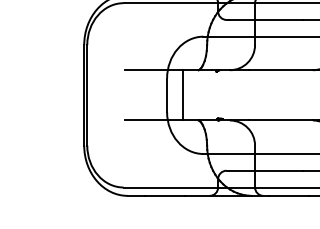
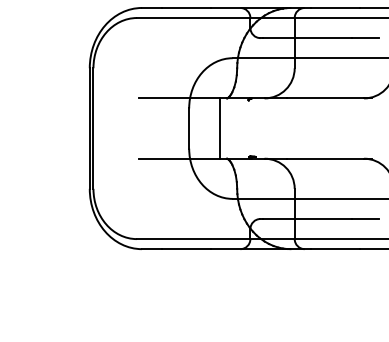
line: (183, 95) -> (220, 128), moved

